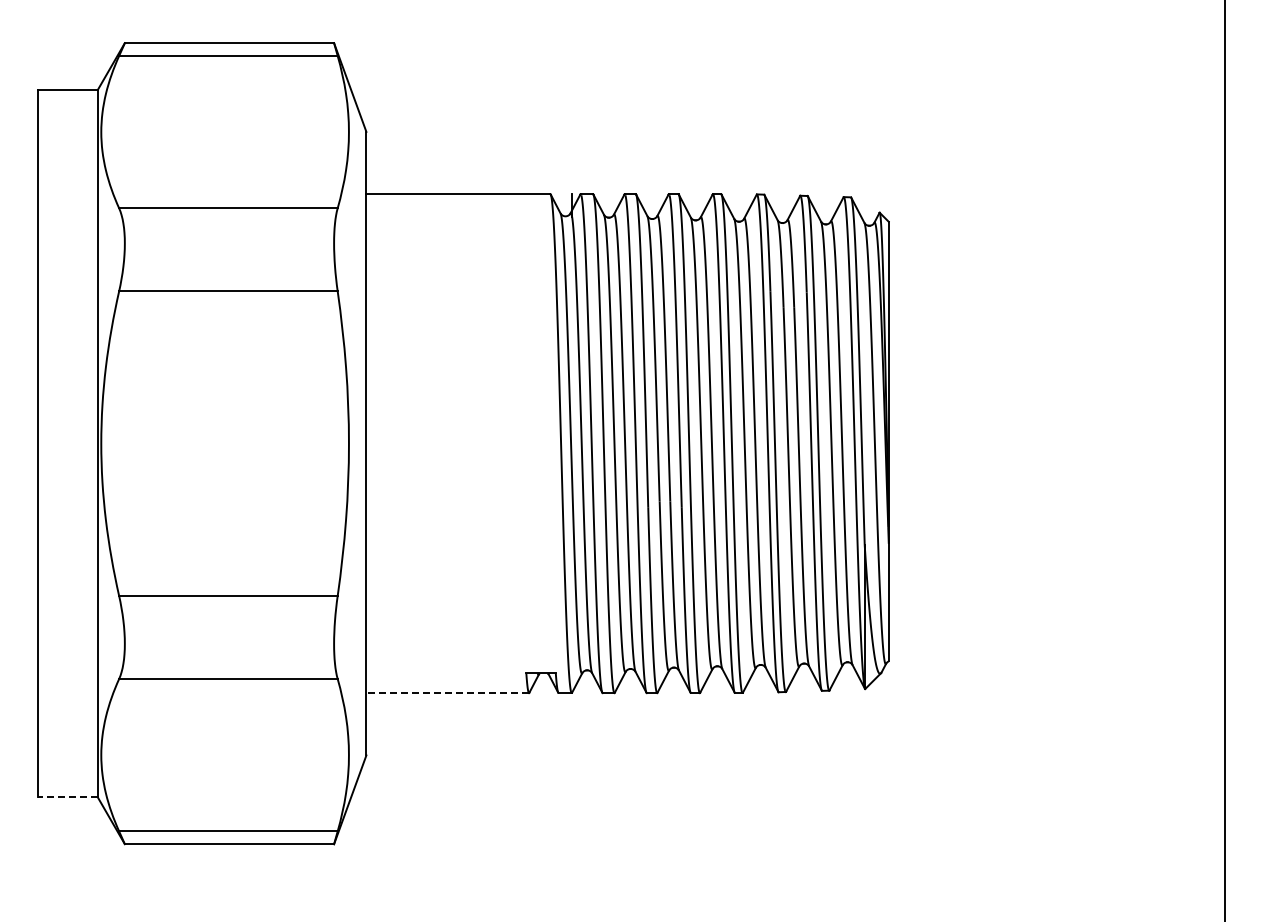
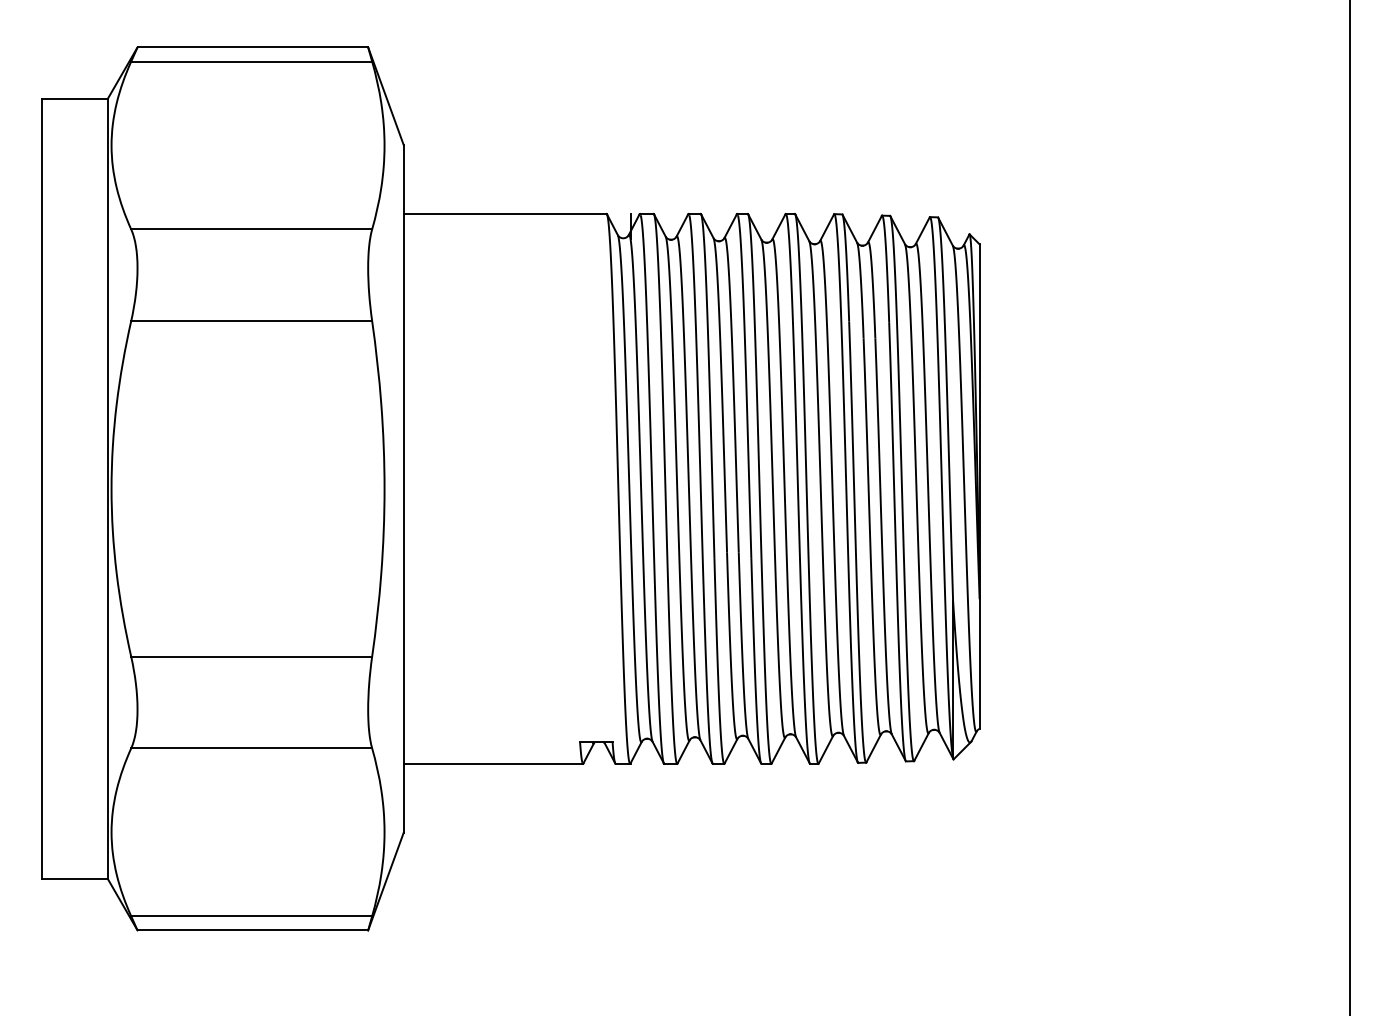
line: (447, 693) -> (493, 764), dashed -> solid
line: (67, 797) -> (74, 878), dashed -> solid

